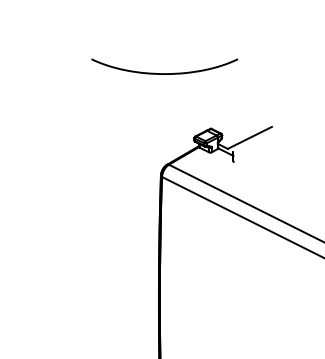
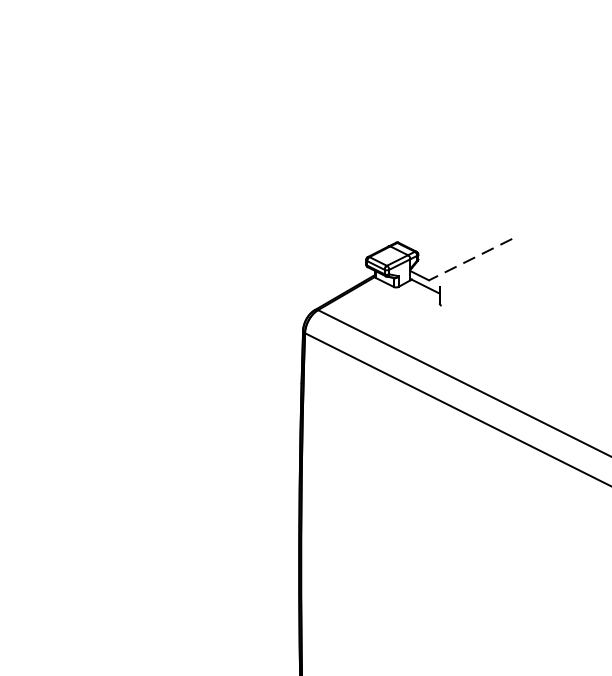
curve: (164, 73) -> (309, 138), removed
line: (249, 137) -> (469, 258), solid -> dashed

